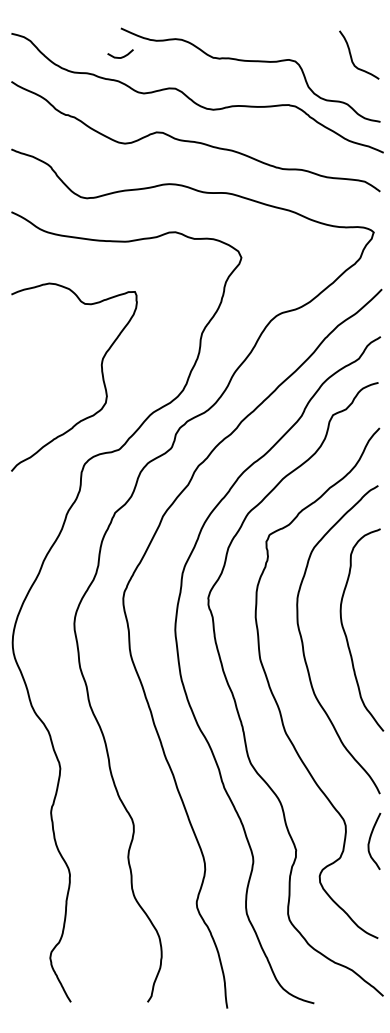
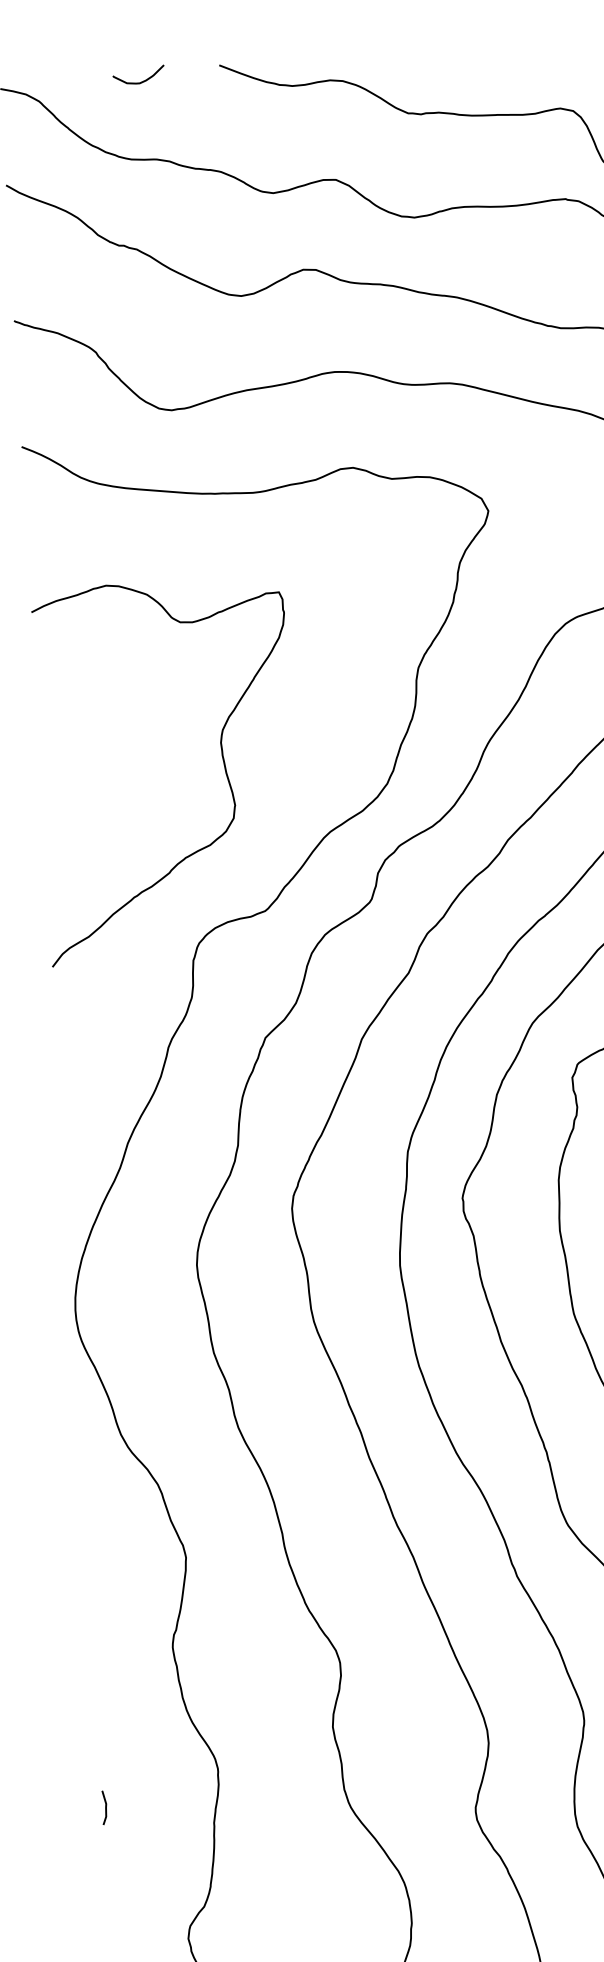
curve: (121, 56) -> (140, 80), moved
curve: (12, 890) -> (104, 1807), added

